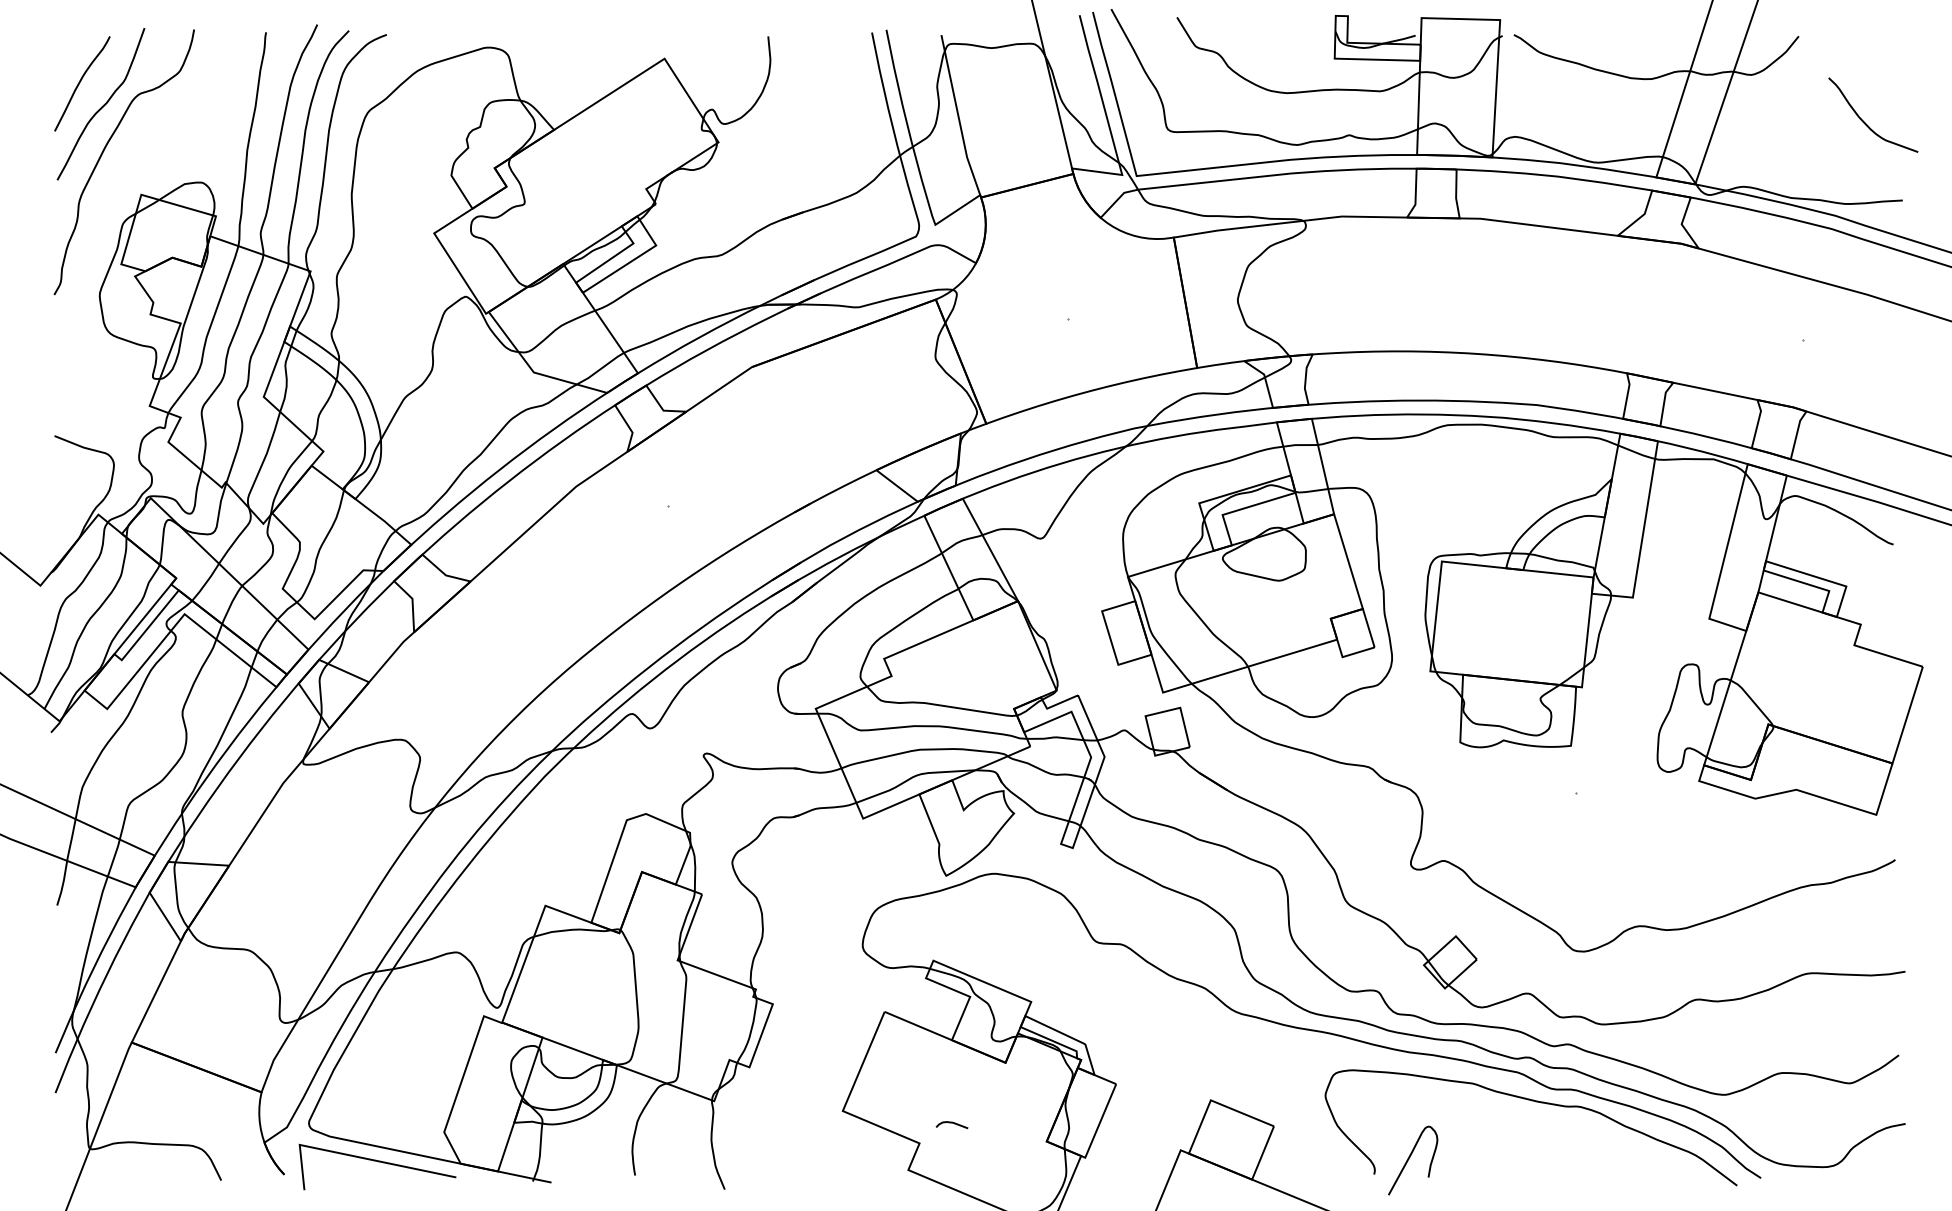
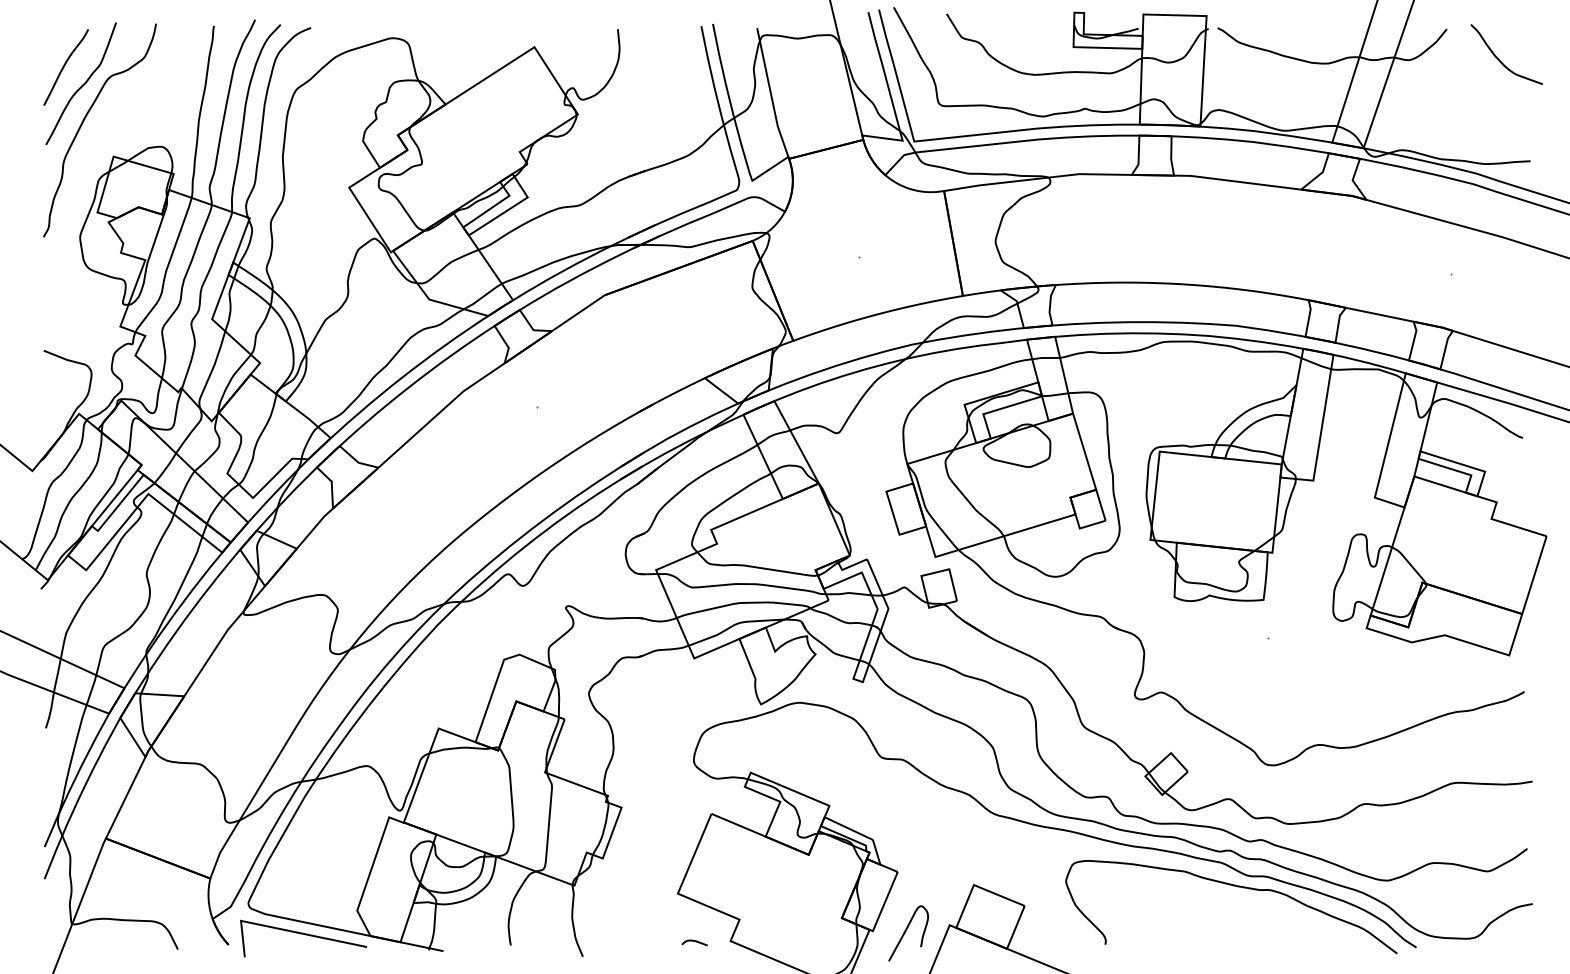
curve: (1865, 122) -> (1500, 60), moved
curve: (951, 1123) -> (694, 941), moved
curve: (1410, 1158) -> (906, 931), moved

